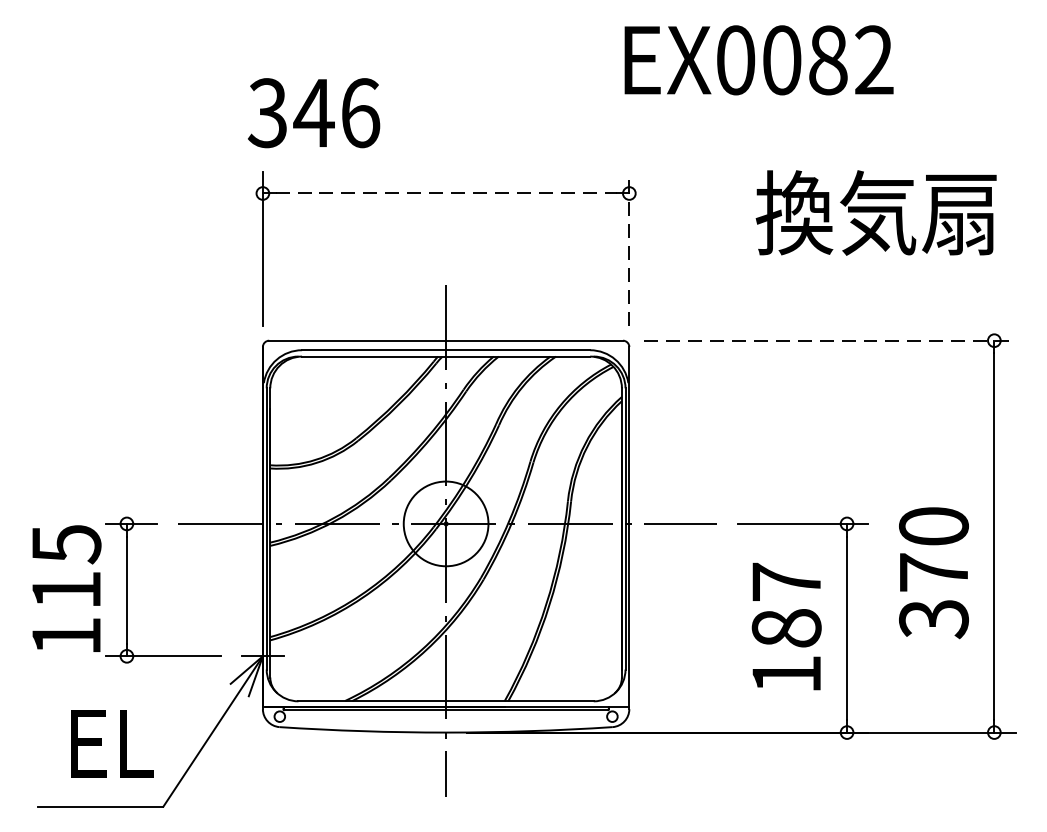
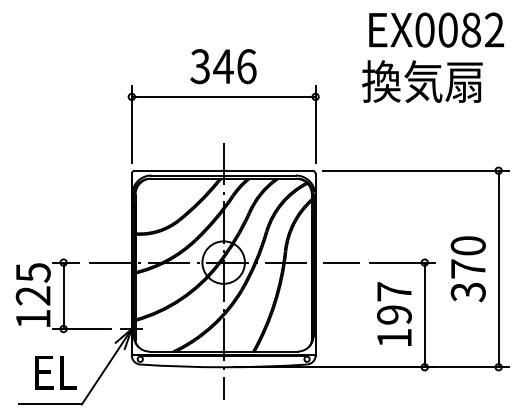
text: (758, 59) -> (436, 29), moved
text: (314, 112) -> (223, 66), moved
line: (445, 192) -> (223, 96), dashed -> solid
text: (876, 212) -> (422, 81), moved
line: (629, 248) -> (315, 124), dashed -> solid
line: (830, 340) -> (416, 170), dashed -> solid
text: (932, 573) -> (467, 269), moved
text: (64, 589) -> (32, 295), 115 -> 125
text: (786, 627) -> (394, 314), 187 -> 197

